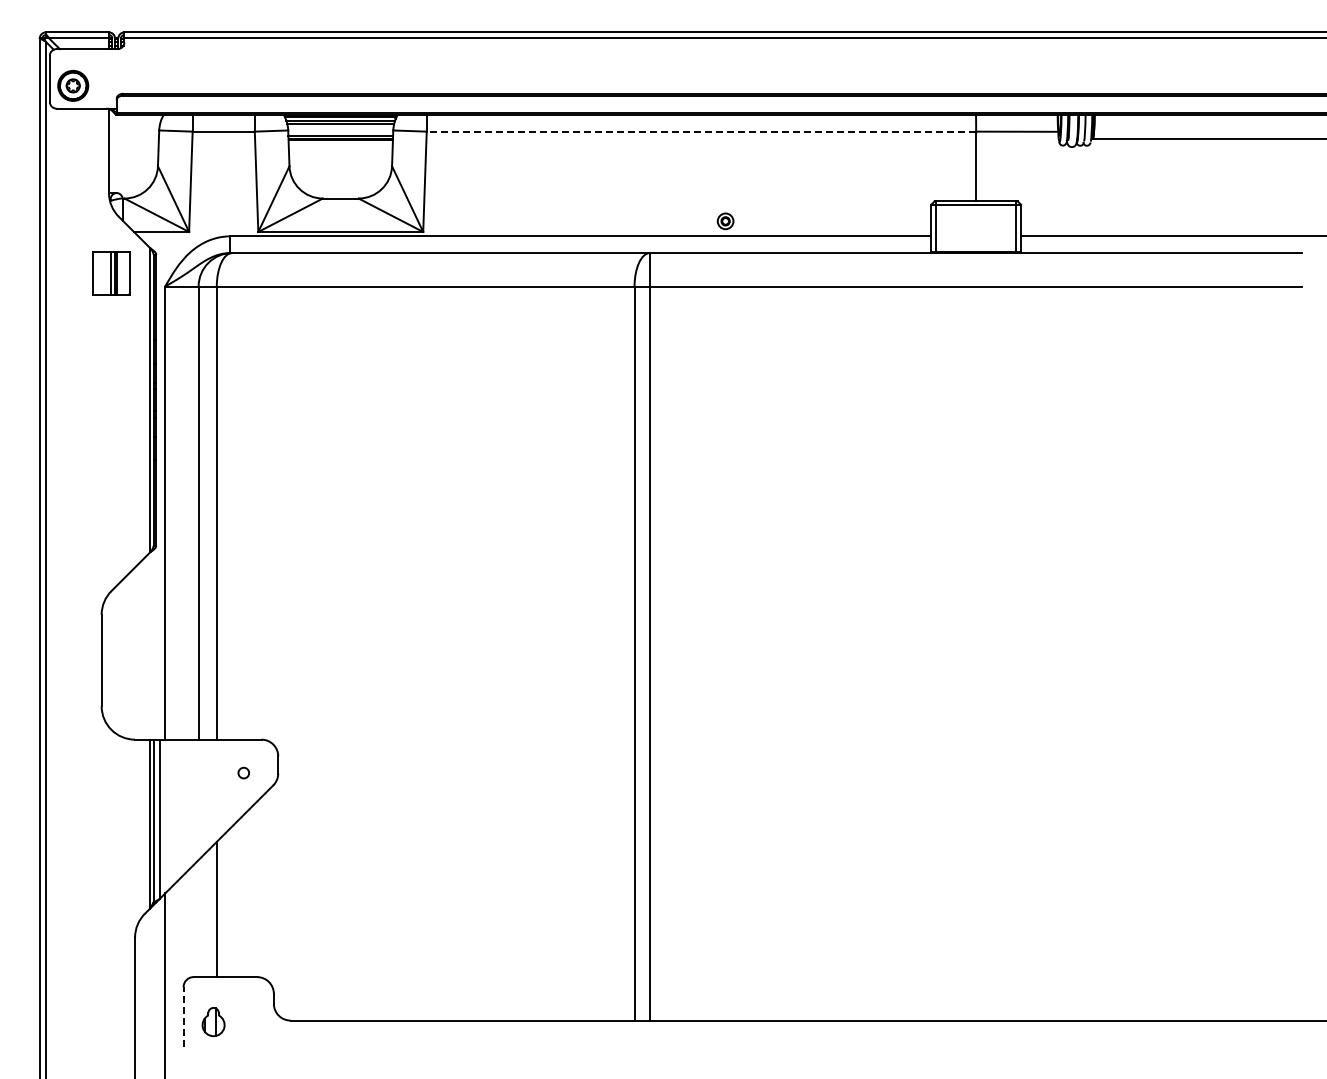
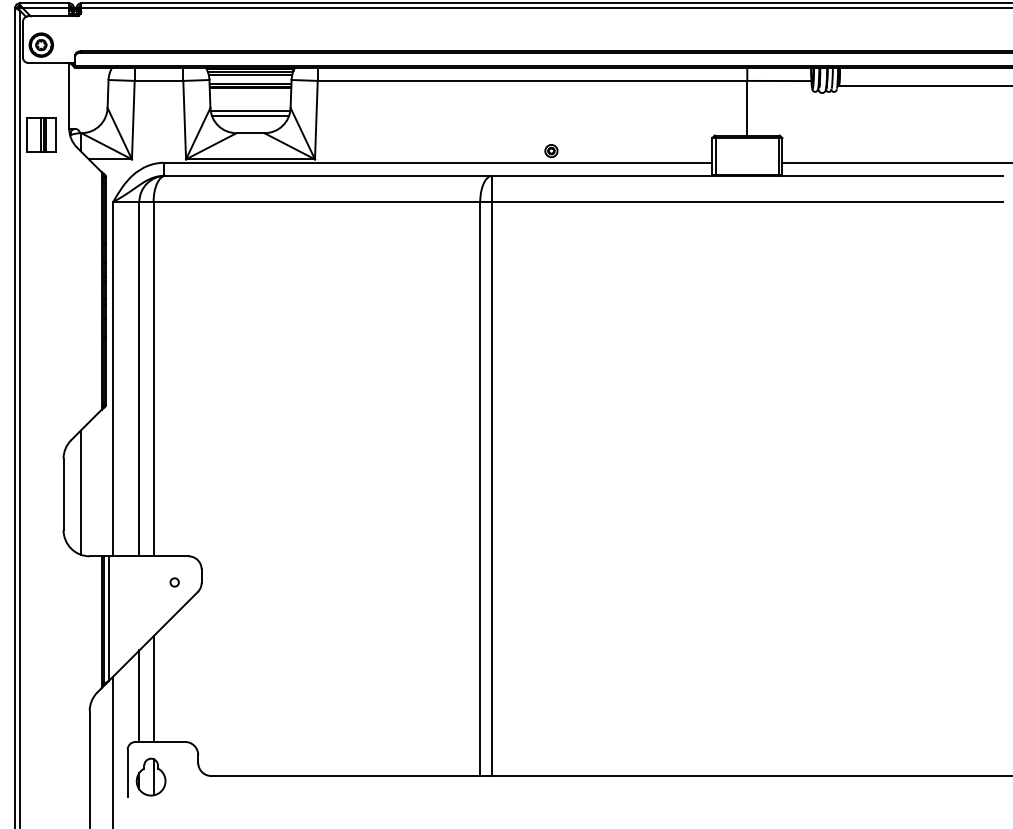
line: (701, 131) -> (532, 80), dashed -> solid
line: (340, 169) -> (250, 110), added
line: (340, 176) -> (250, 115), added
part: (111, 273) -> (41, 135), moved
line: (123, 658) -> (80, 492), added
line: (198, 918) -> (139, 696), added
line: (183, 1016) -> (127, 772), dashed -> solid
part: (213, 1021) -> (151, 776), size x1.67

